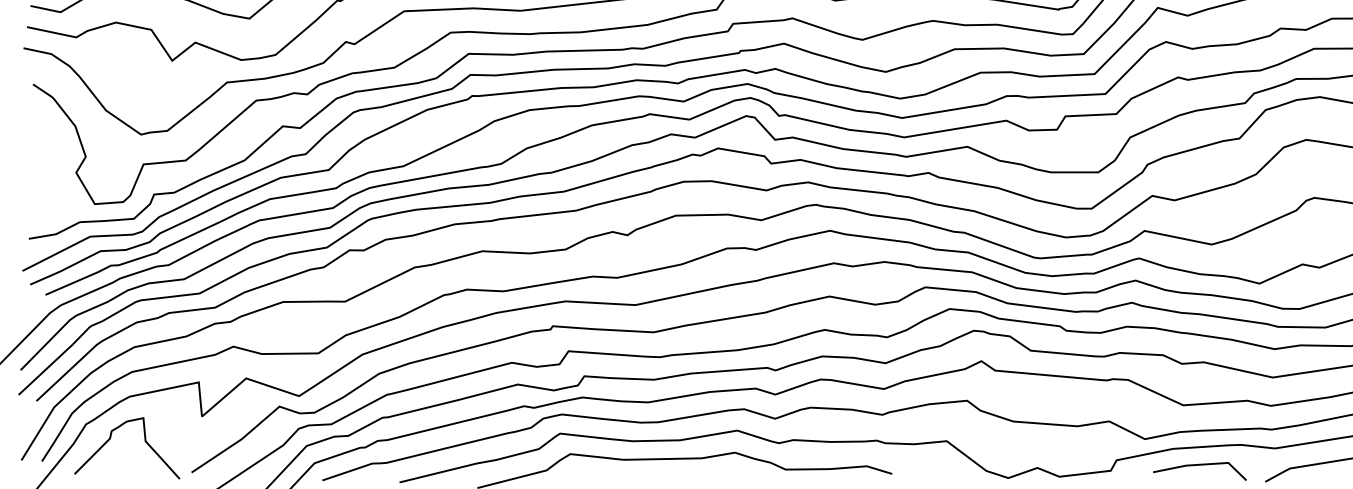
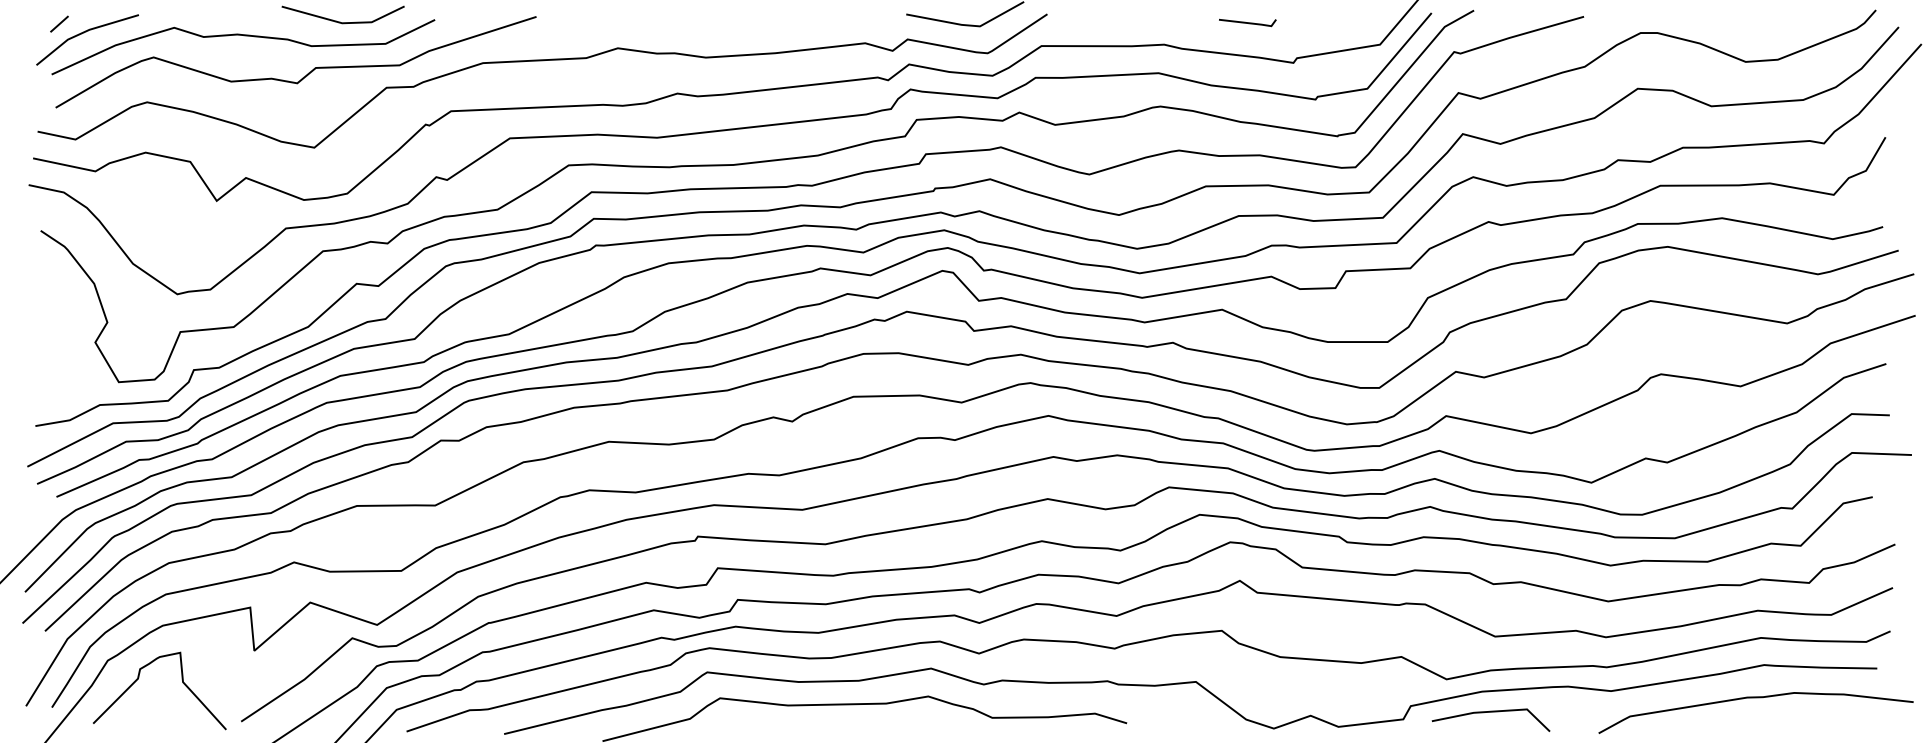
line: (1199, 465) -> (1490, 712), moved

